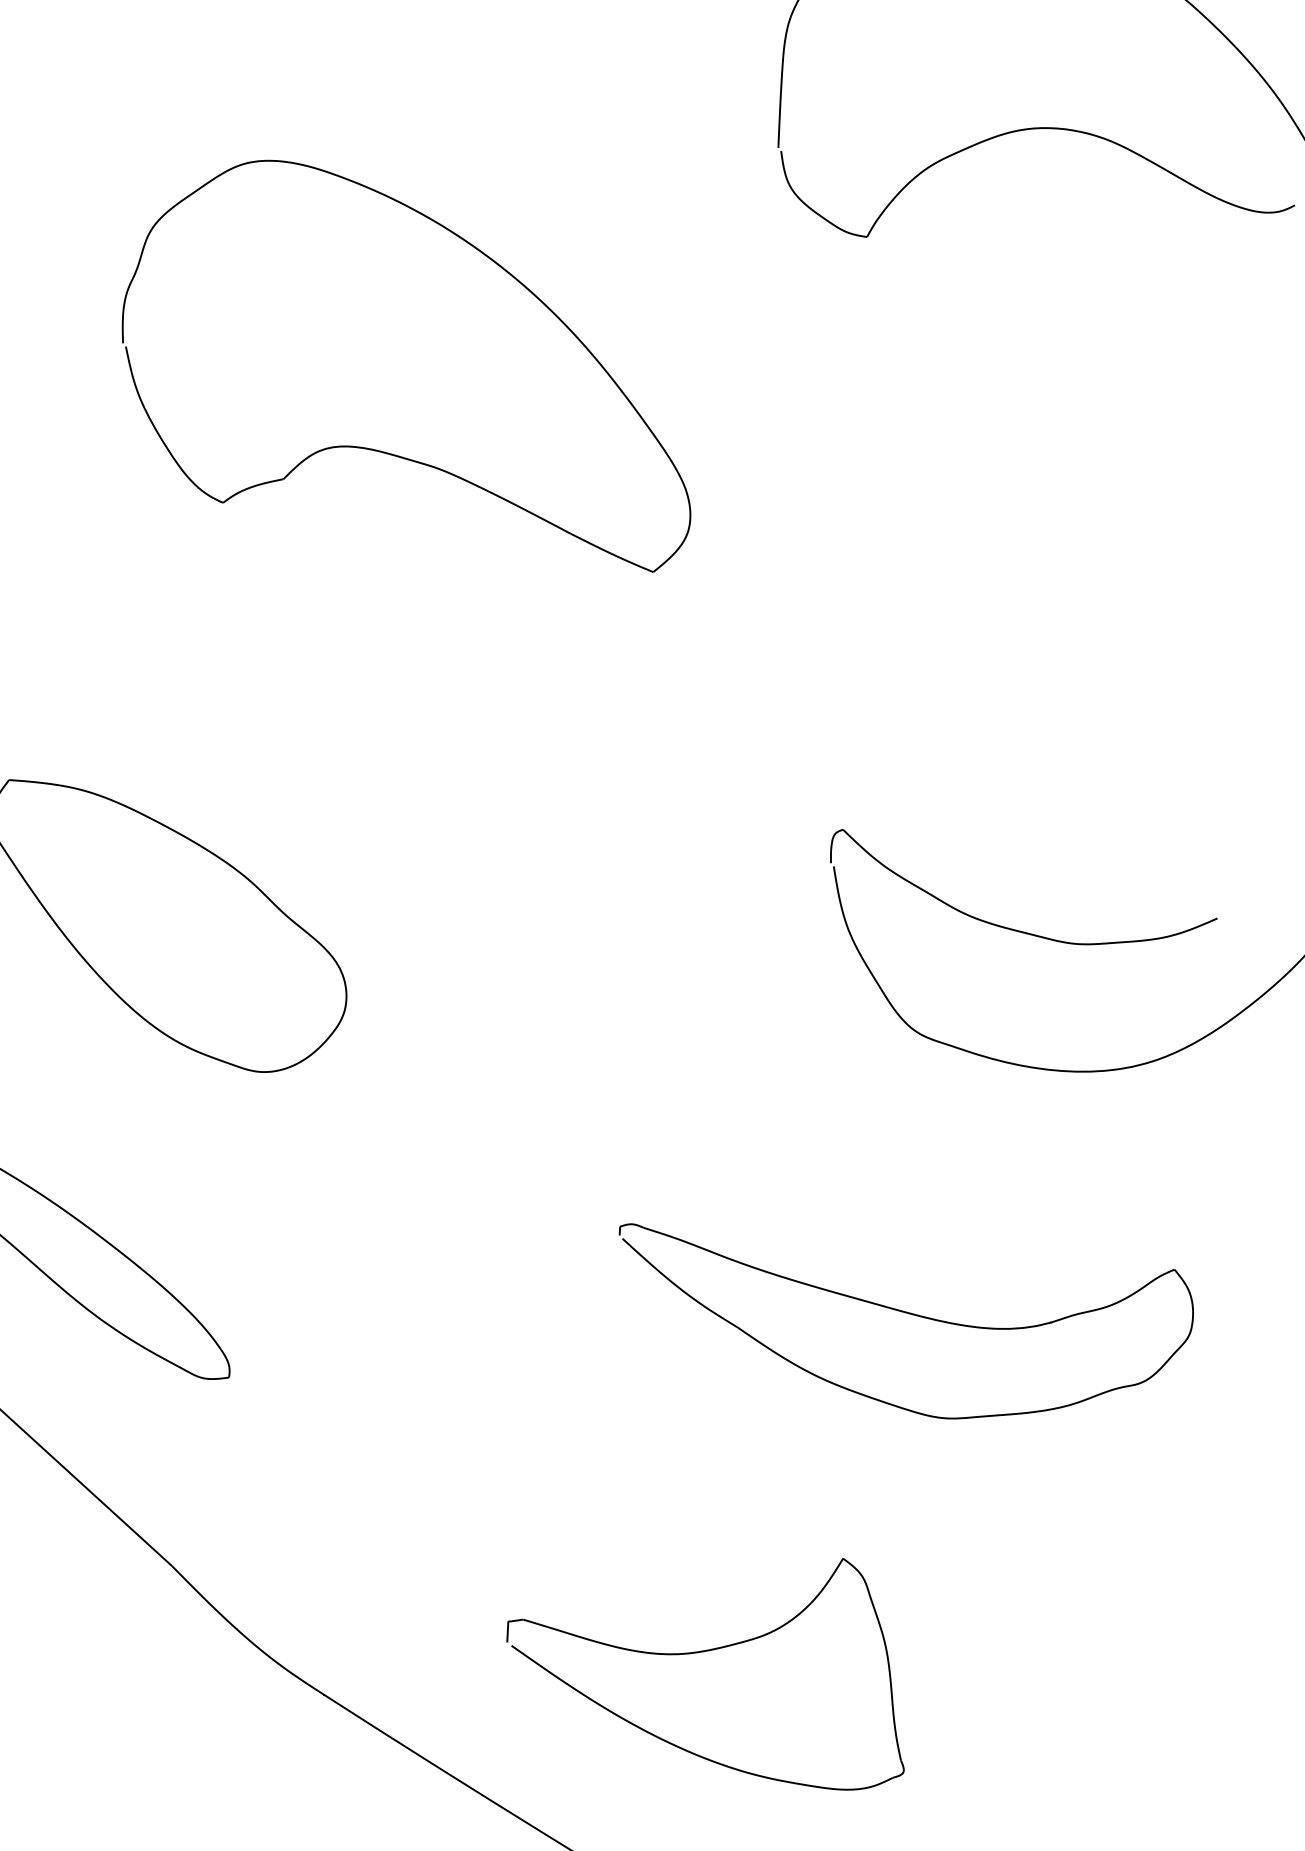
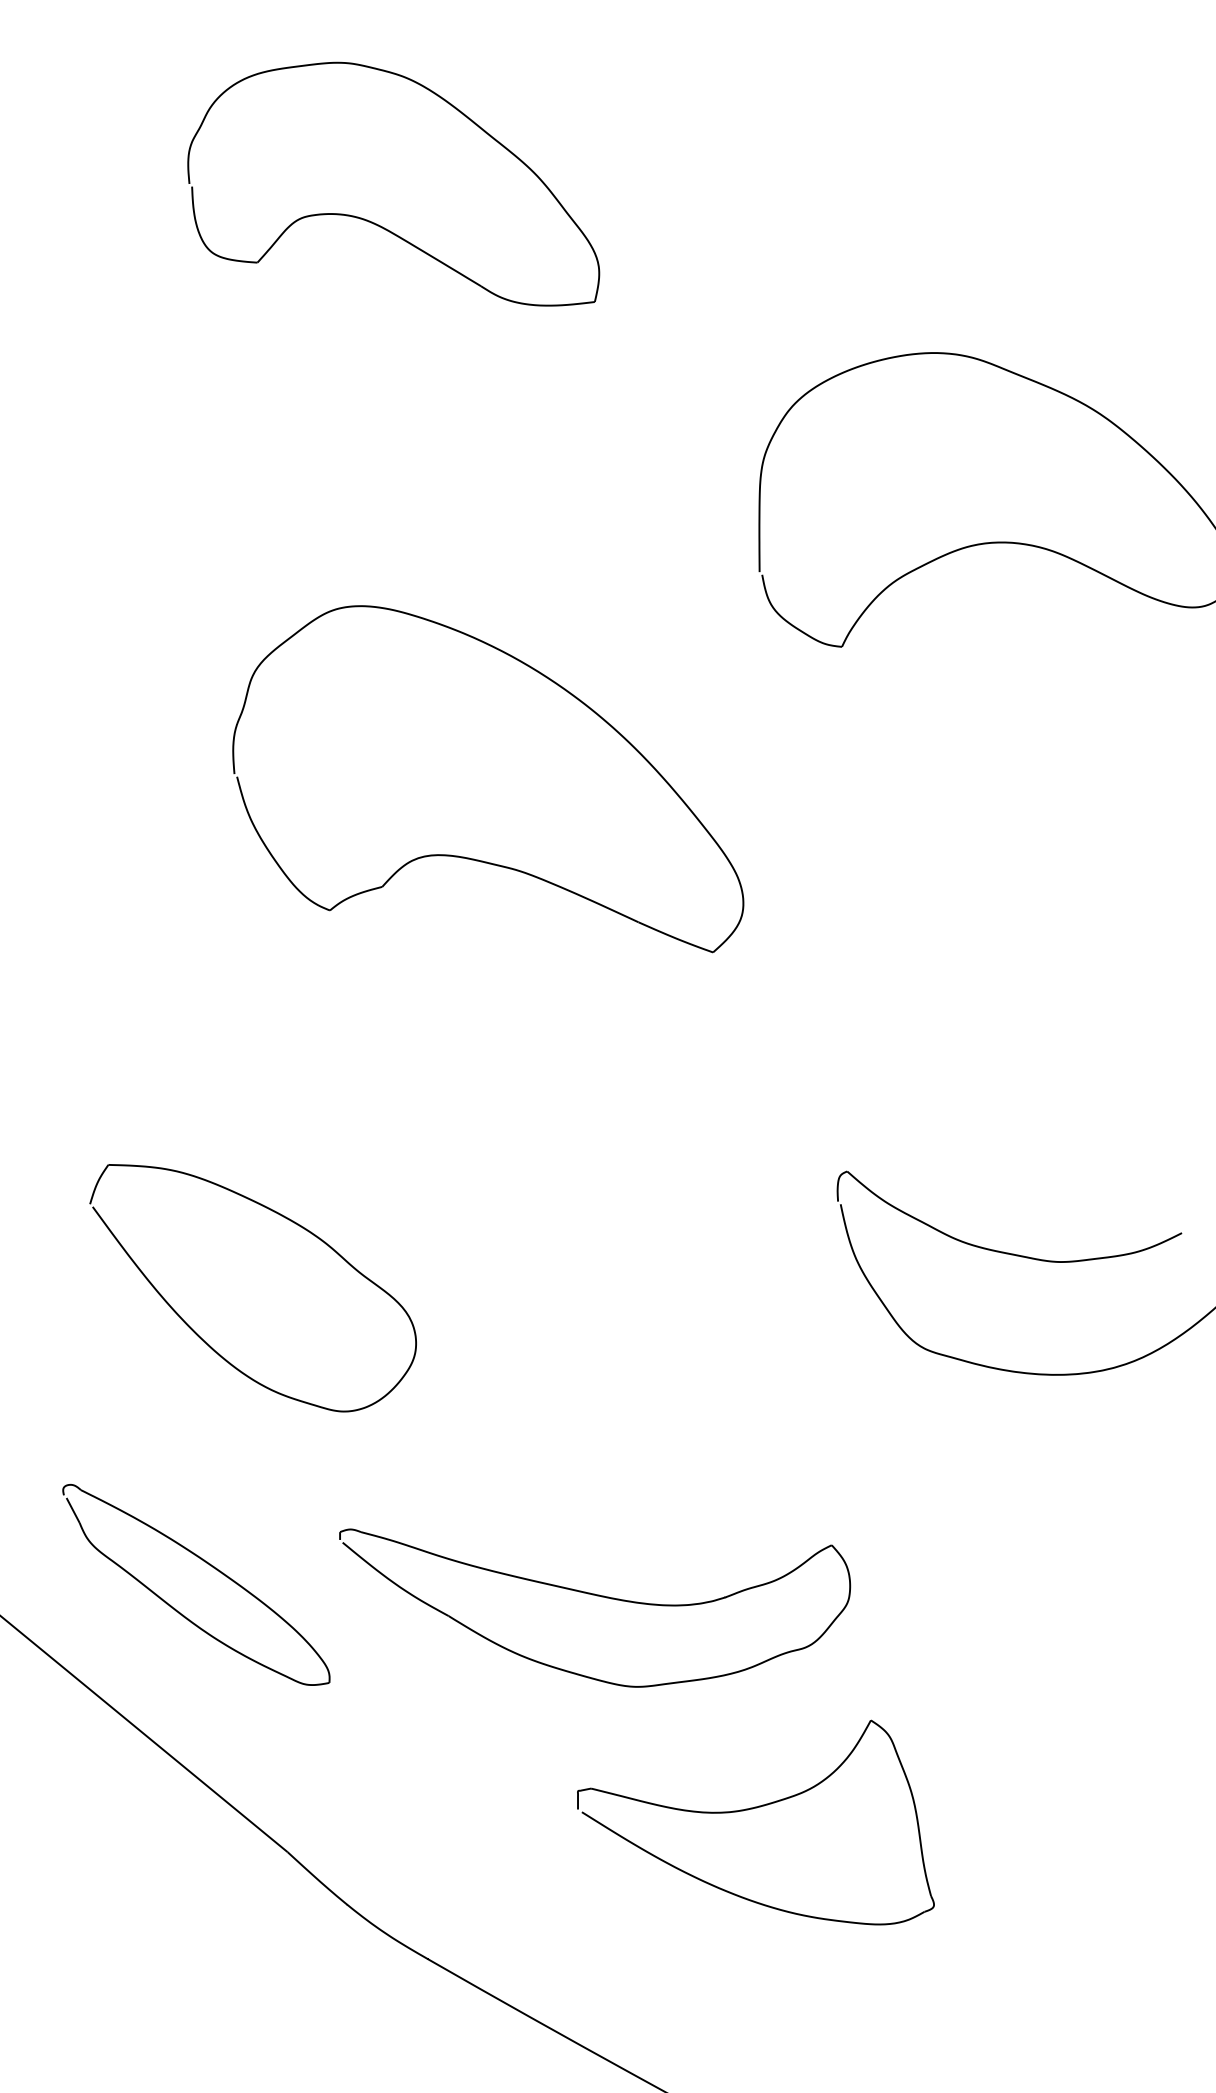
part: (389, 452) -> (474, 858), moved
part: (907, 1314) -> (597, 1596), moved
part: (704, 1652) -> (752, 1809), moved

